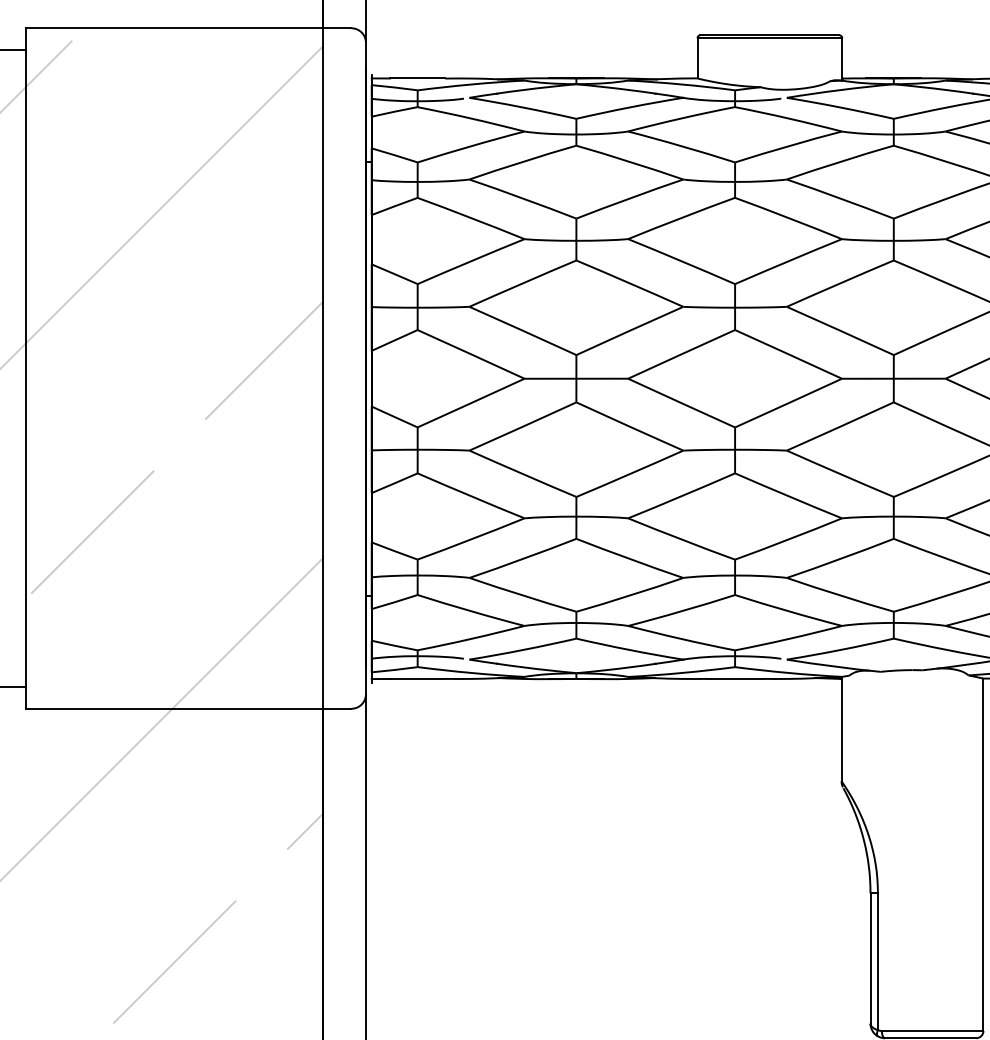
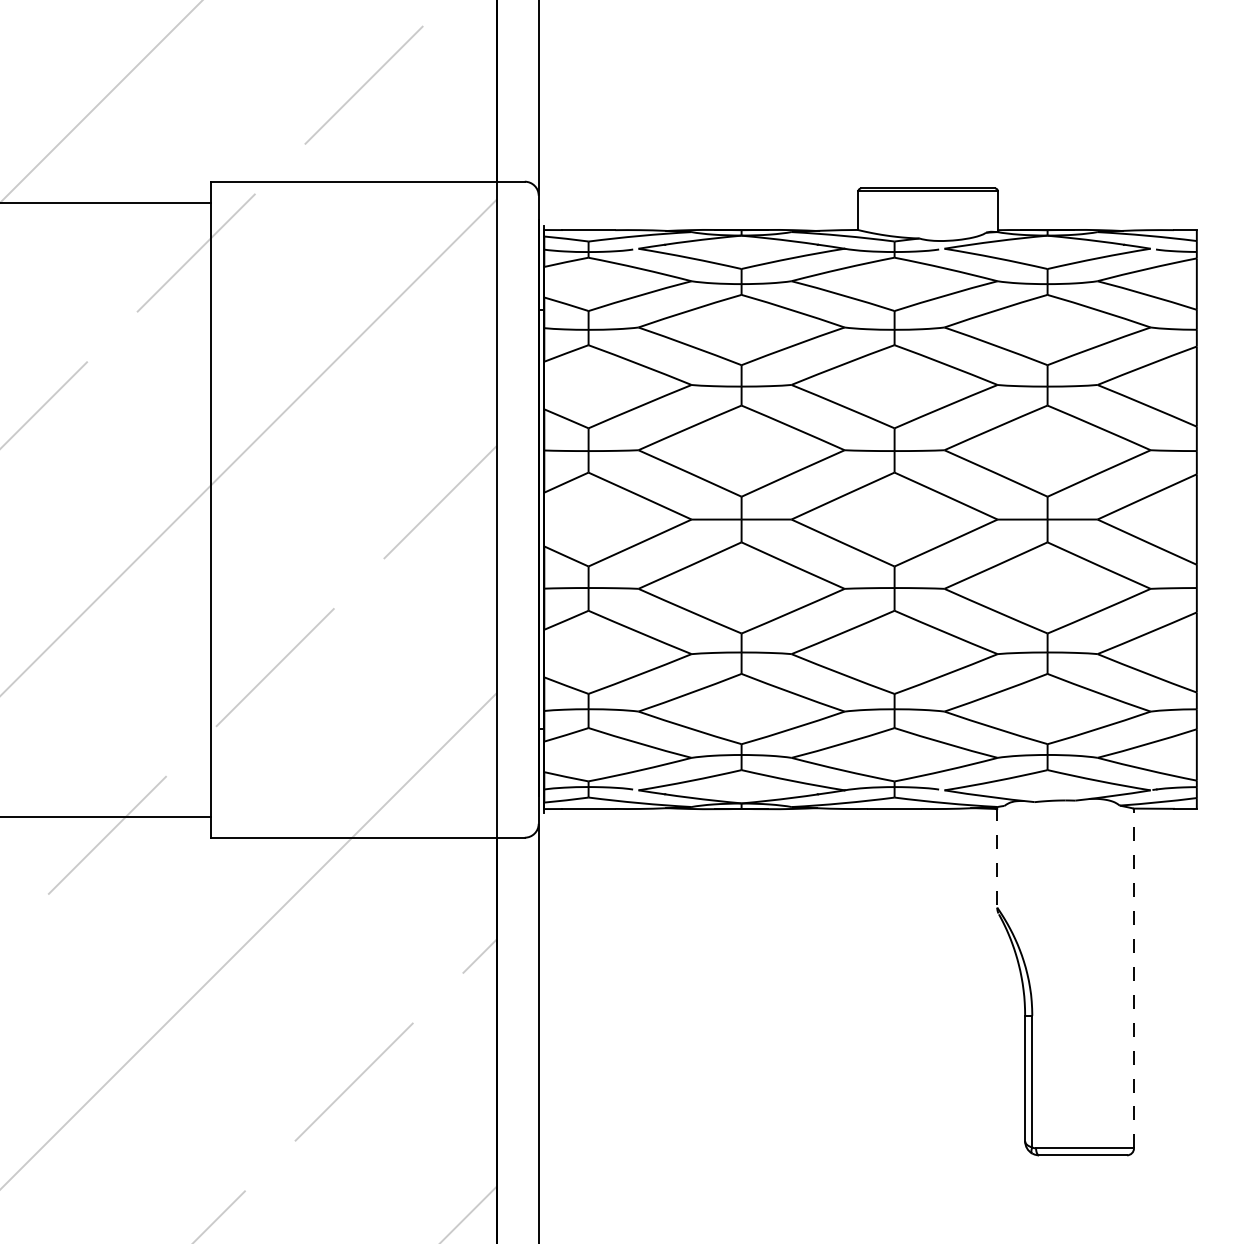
line: (841, 729) -> (997, 857), solid -> dashed
line: (983, 854) -> (1134, 978), solid -> dashed

